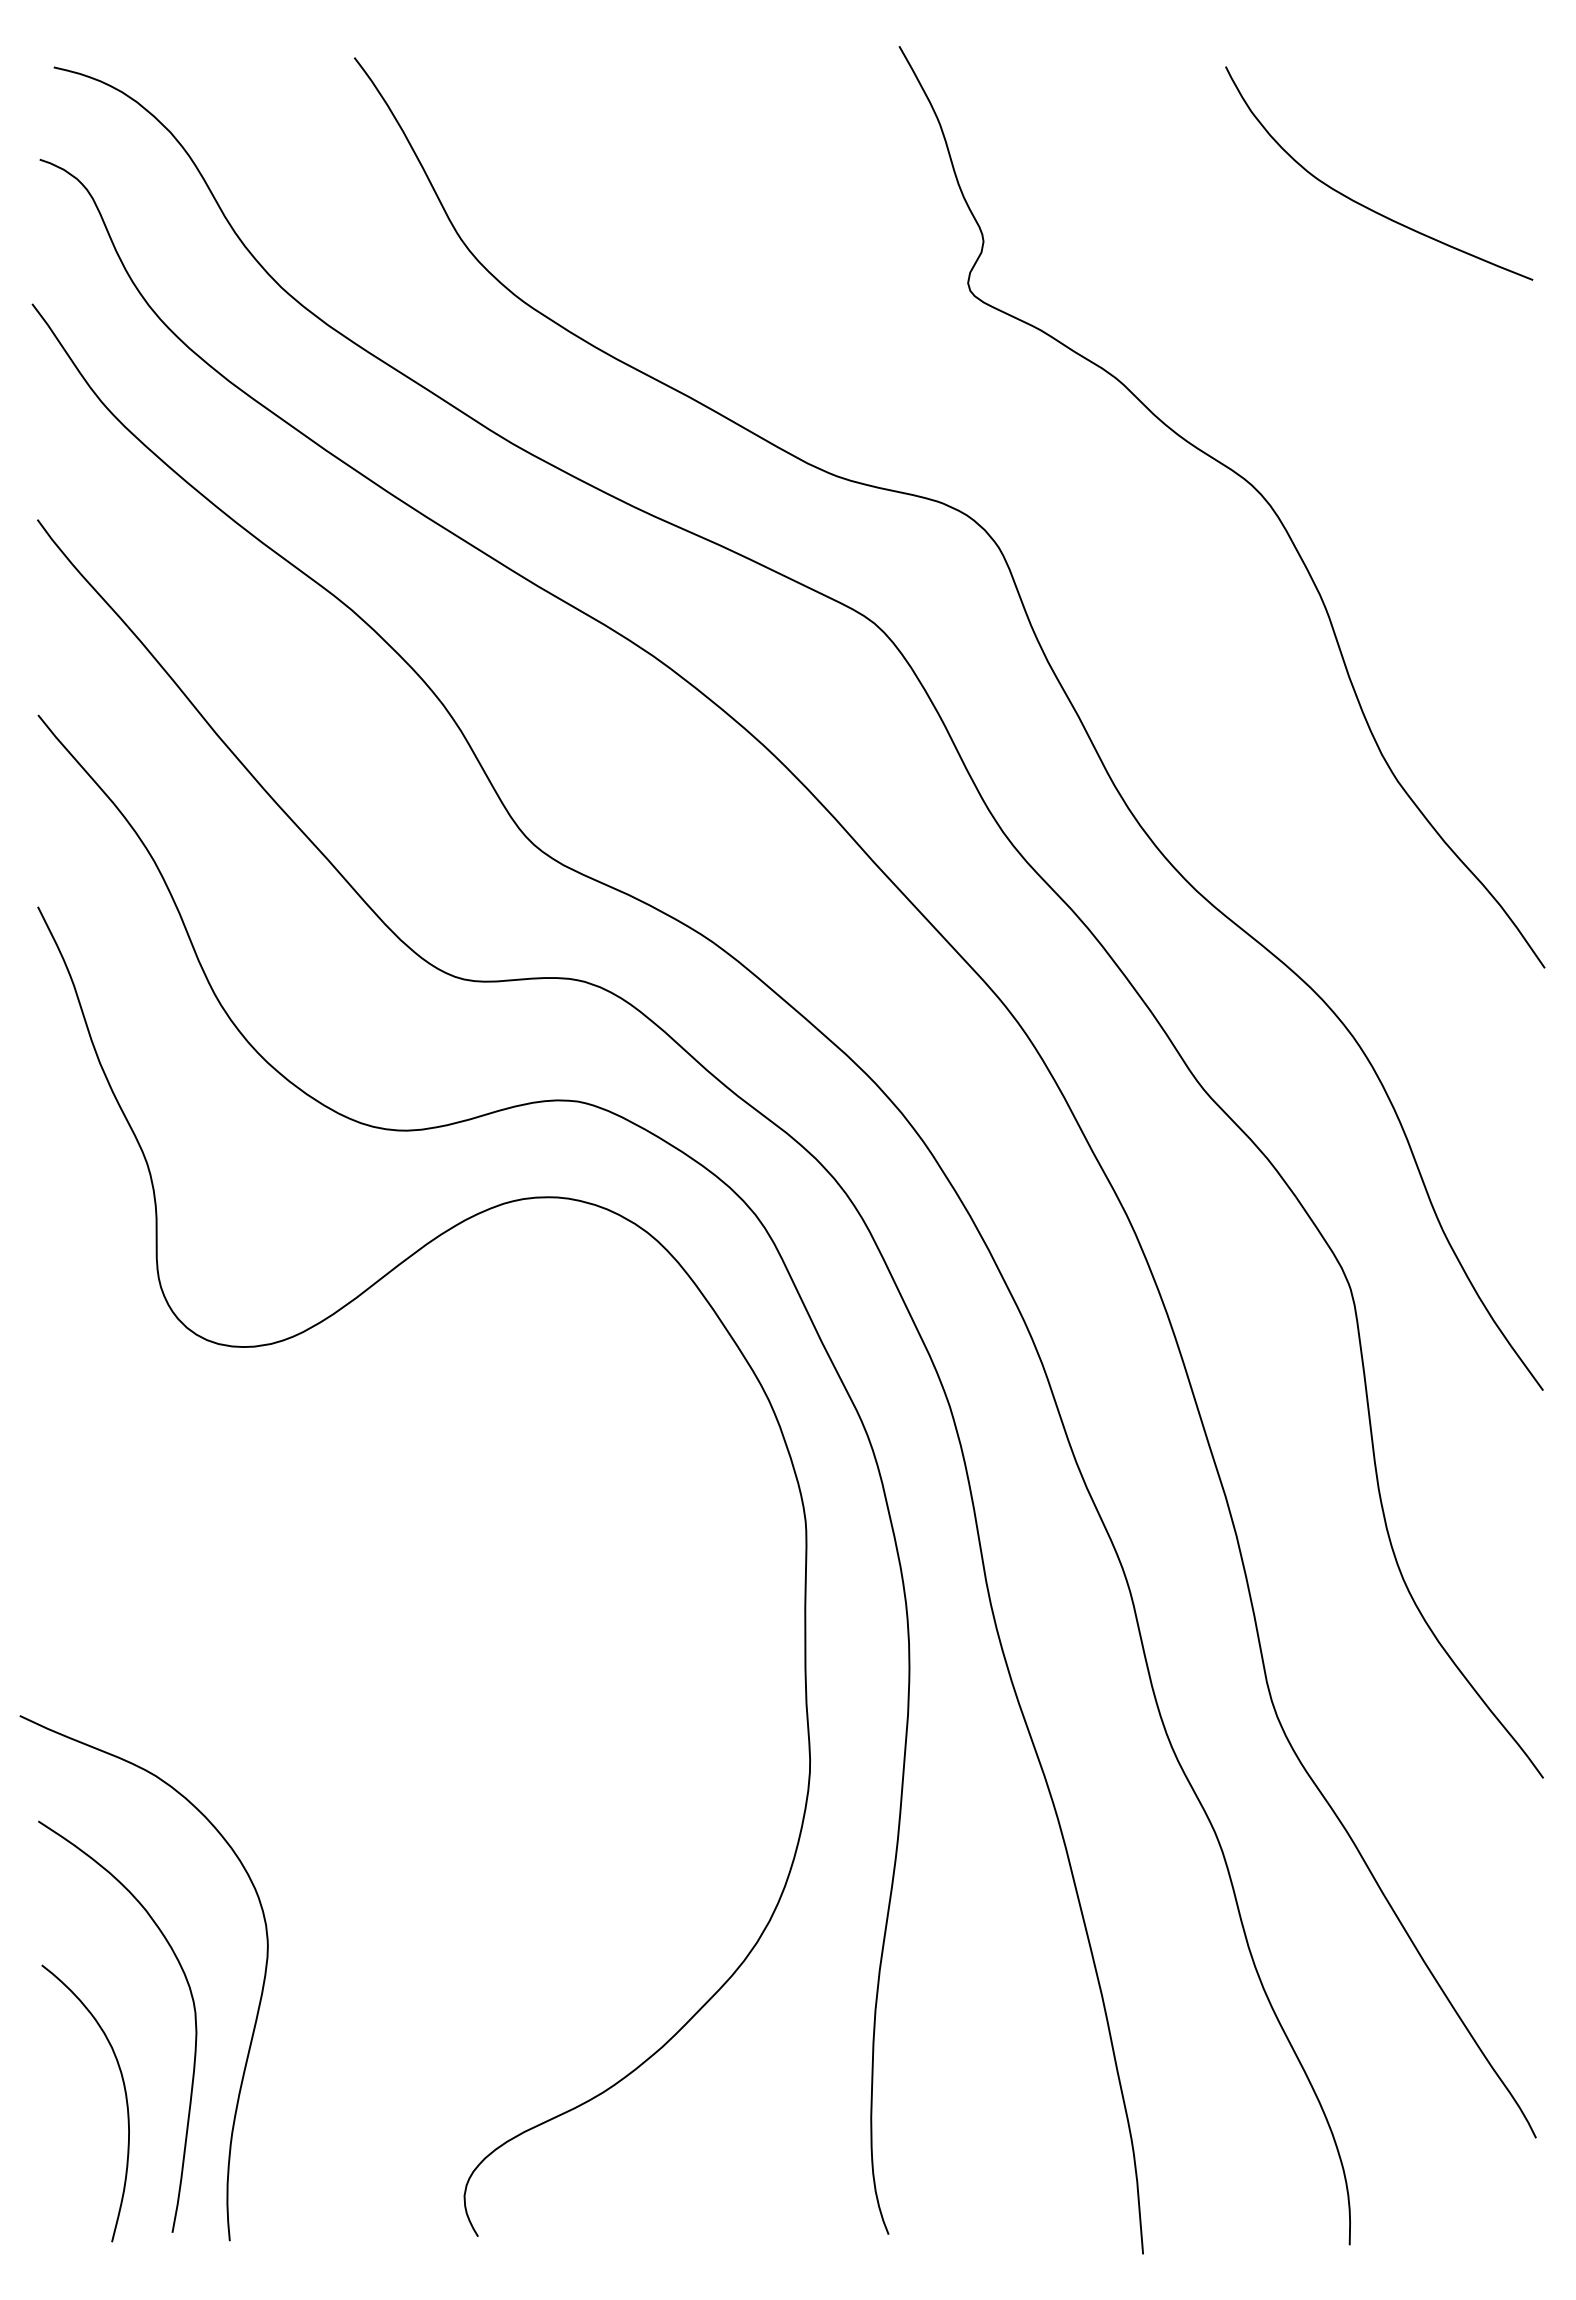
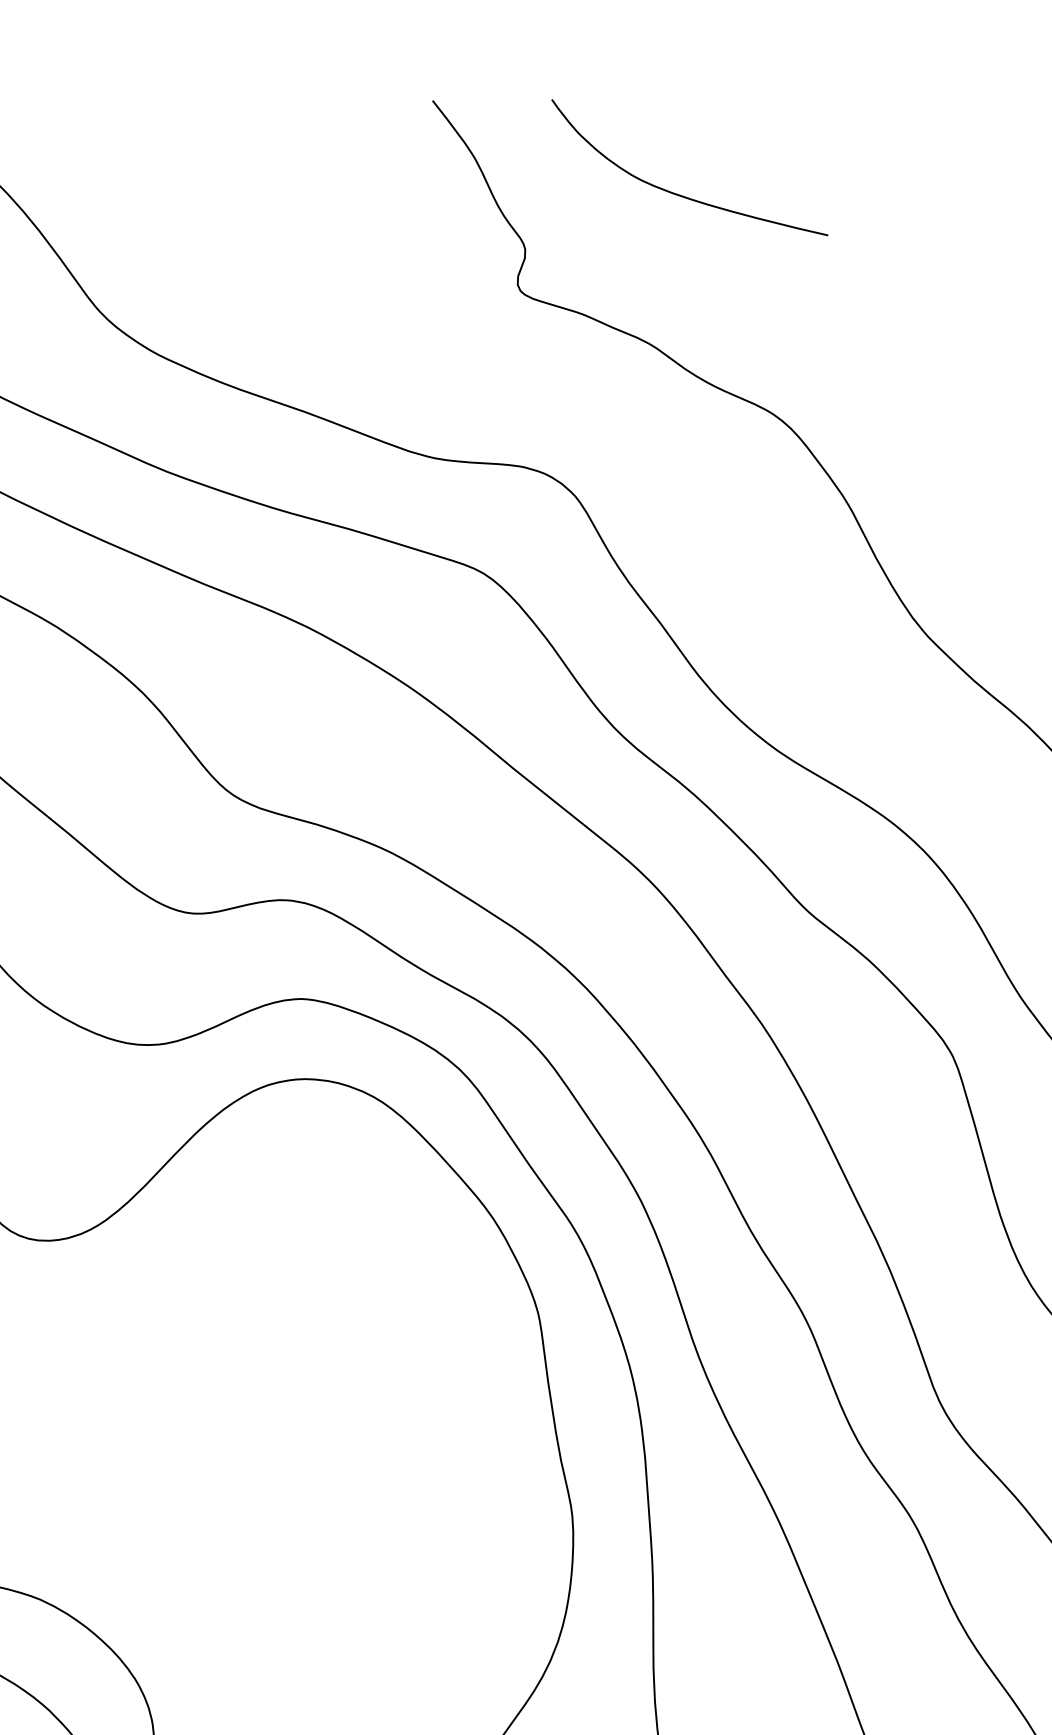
curve: (1359, 202) -> (677, 193), moved

